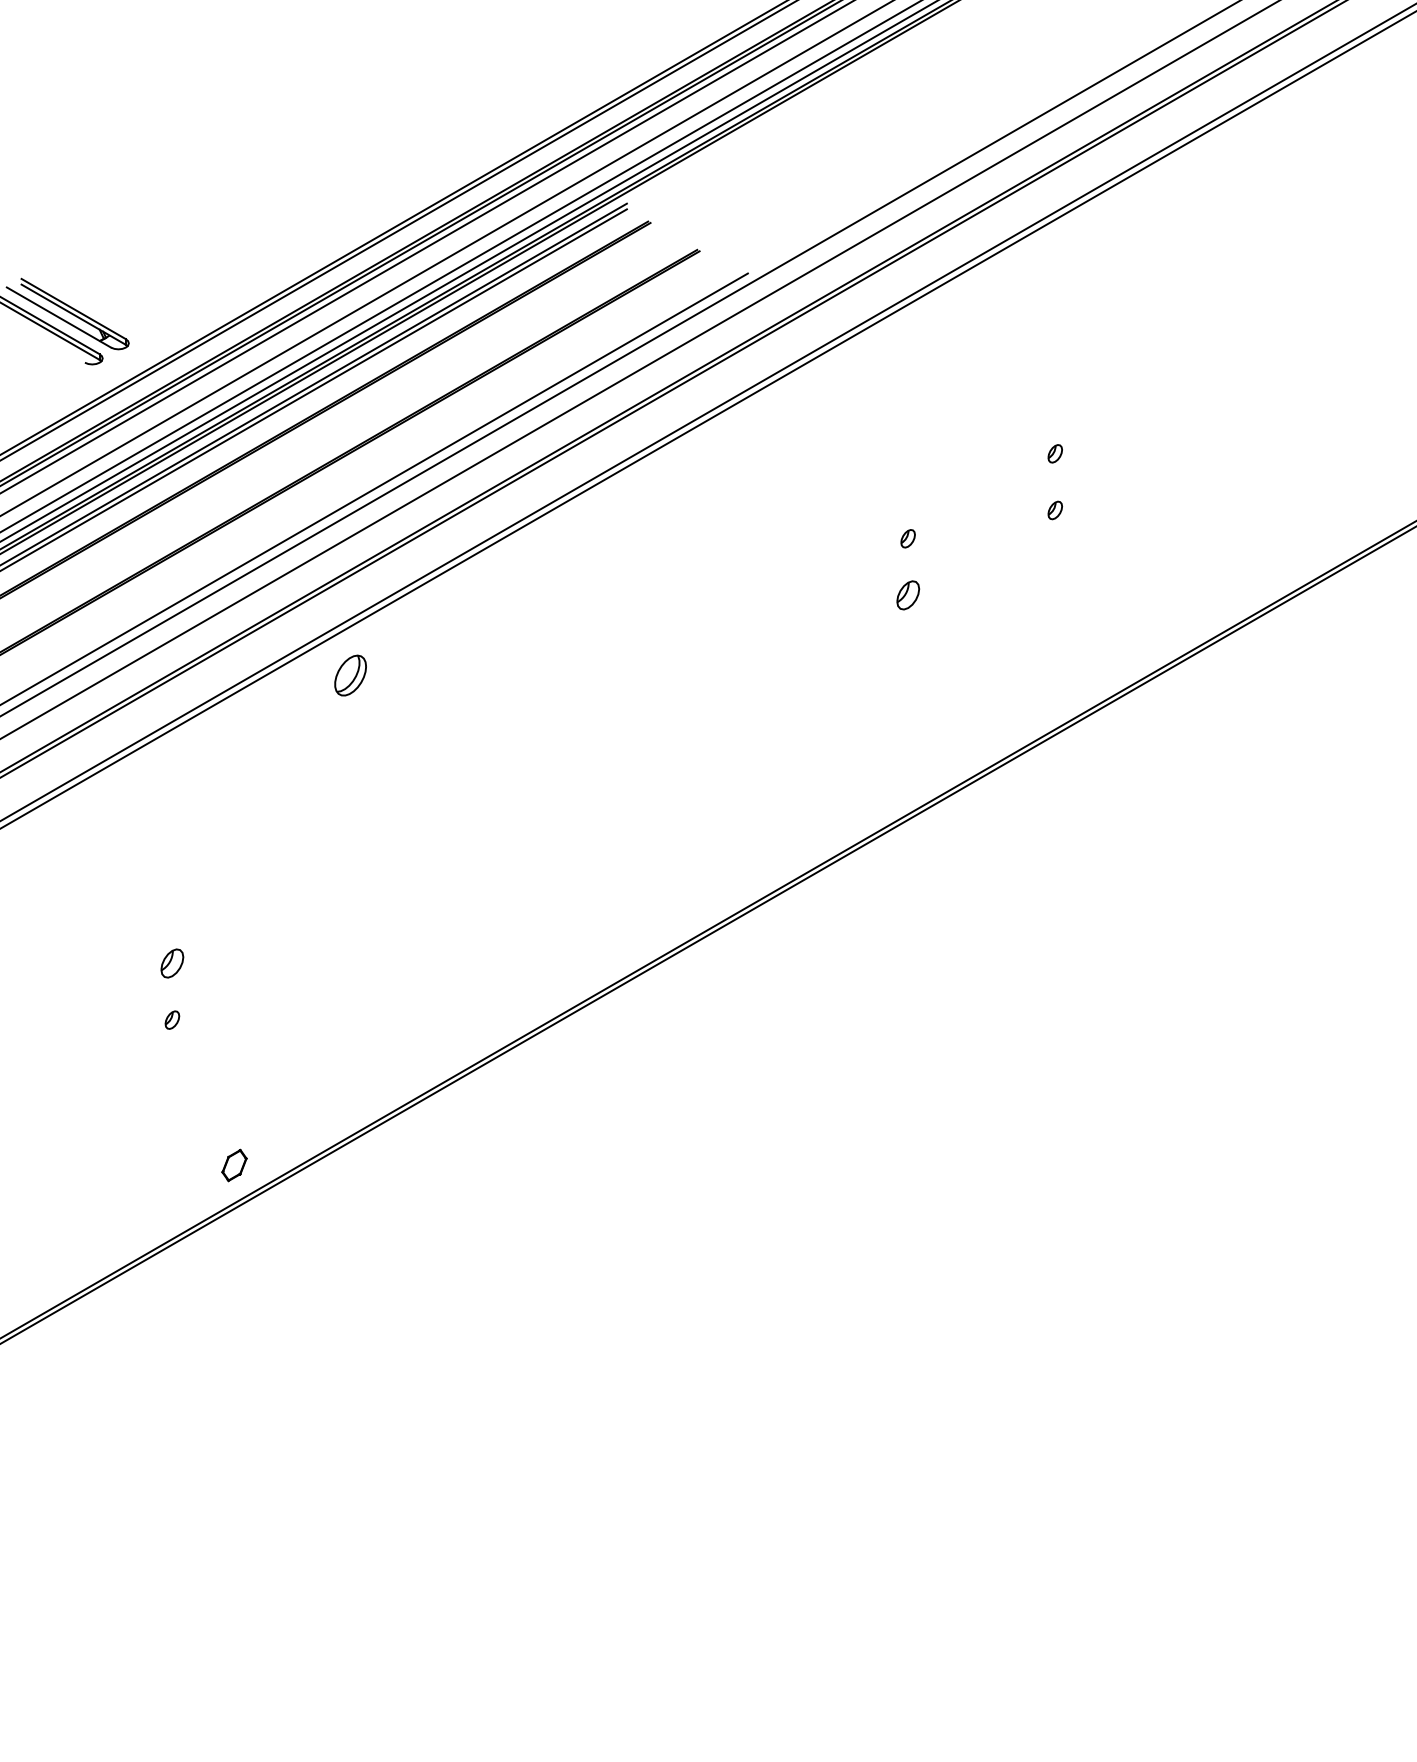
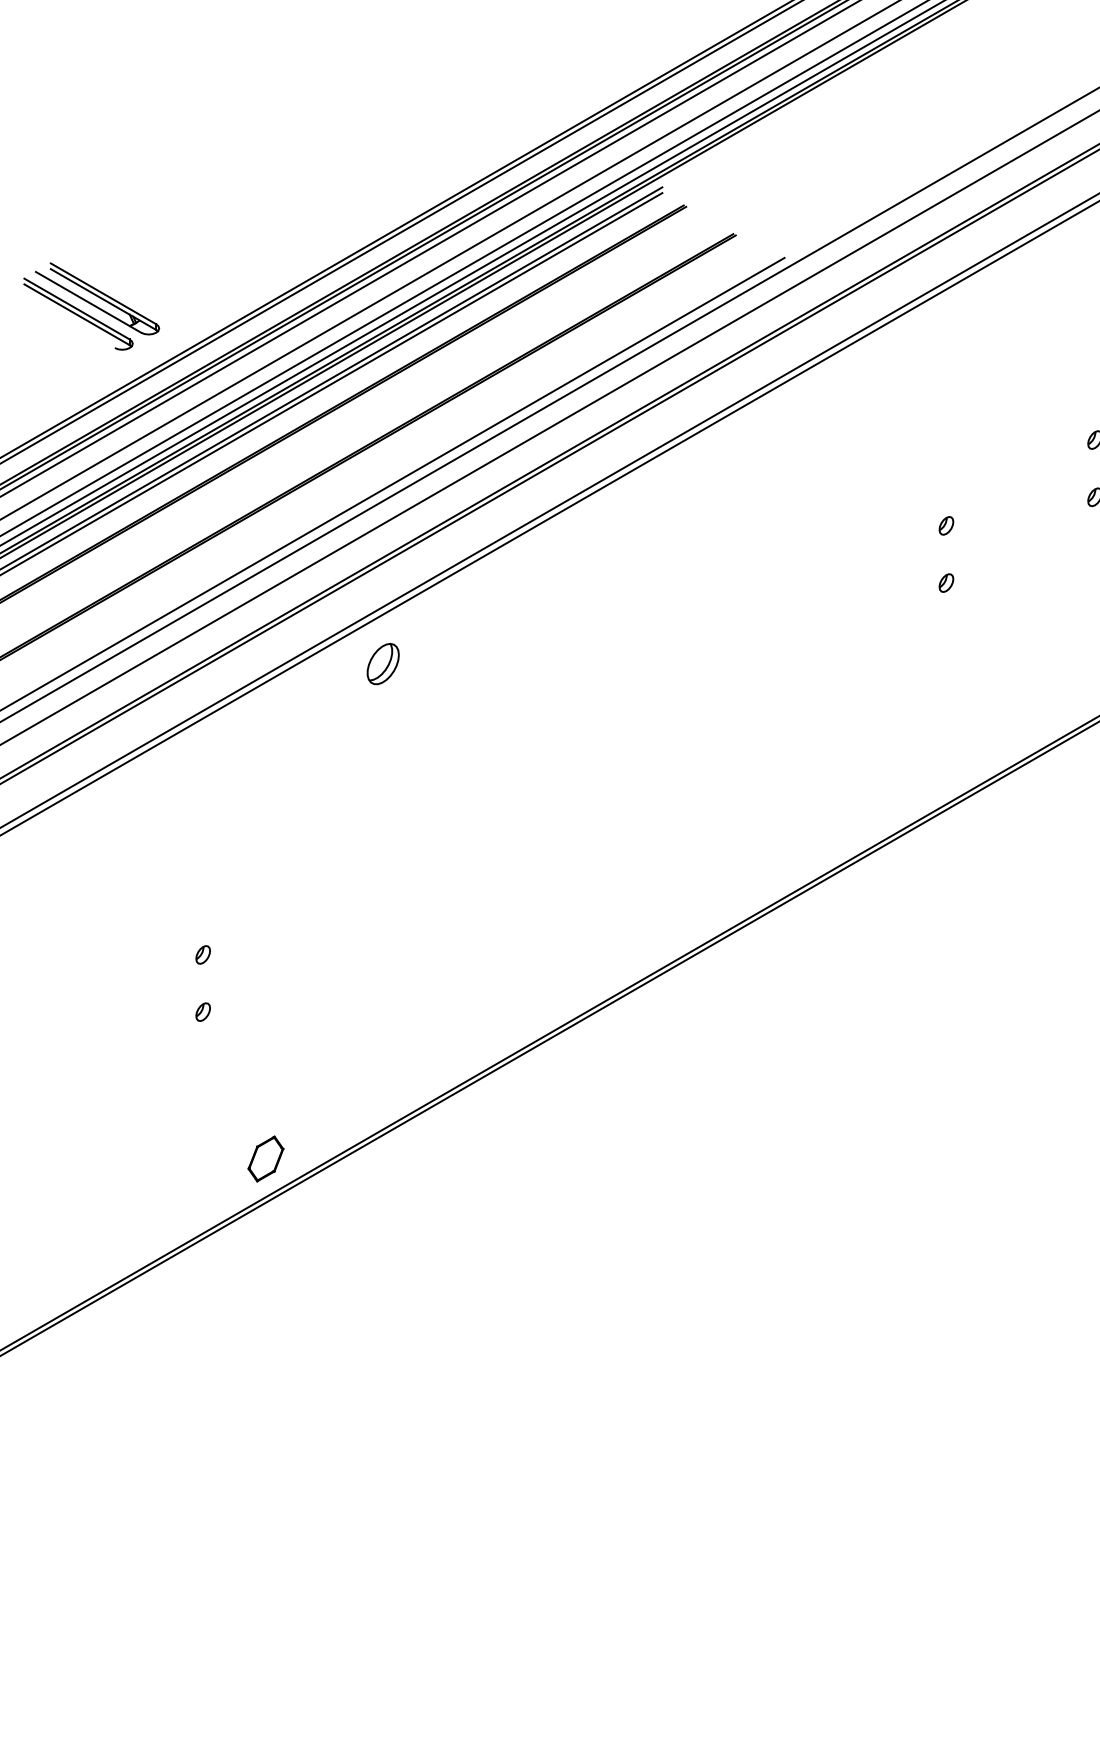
part: (907, 595) -> (945, 583), size x0.62
part: (172, 963) -> (203, 954), size x0.62
part: (234, 1165) -> (265, 1158), size x1.43

